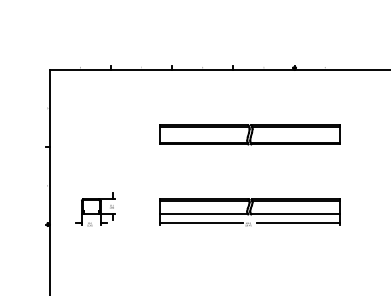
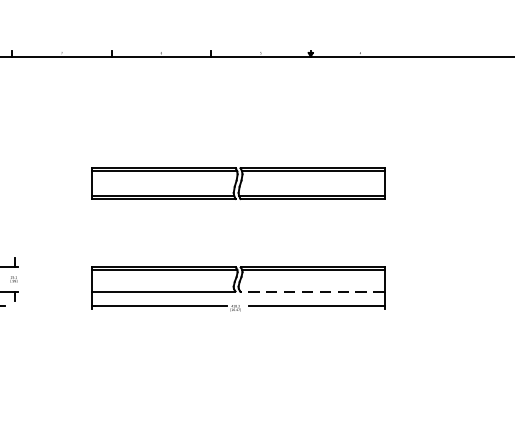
part: (249, 134) -> (237, 182), moved
line: (295, 214) -> (312, 291), solid -> dashed

